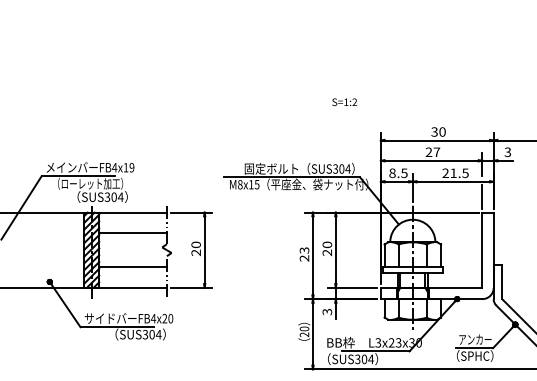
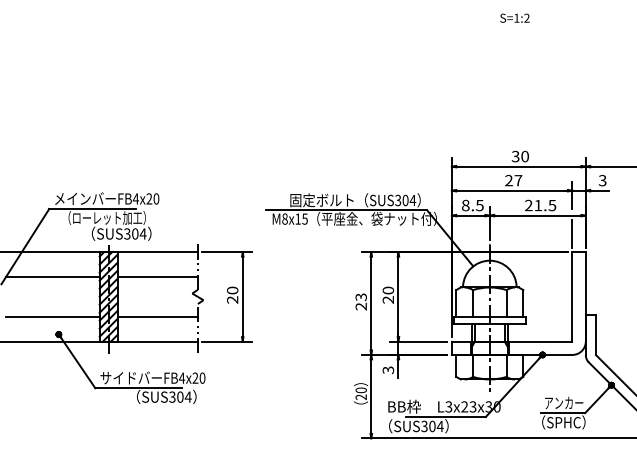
text: (344, 101) -> (514, 17), moved
text: (128, 167) -> (152, 198), FB4x19 -> FB4x20
line: (44, 233) -> (52, 276), added
line: (44, 266) -> (52, 316), added

